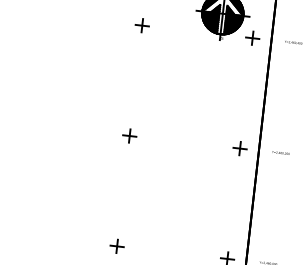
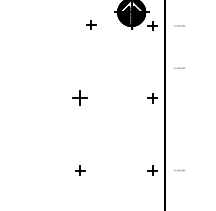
part: (142, 24) -> (91, 24), moved
part: (129, 136) -> (80, 98), size x1.6
text: (281, 151) -> (179, 67), moved

